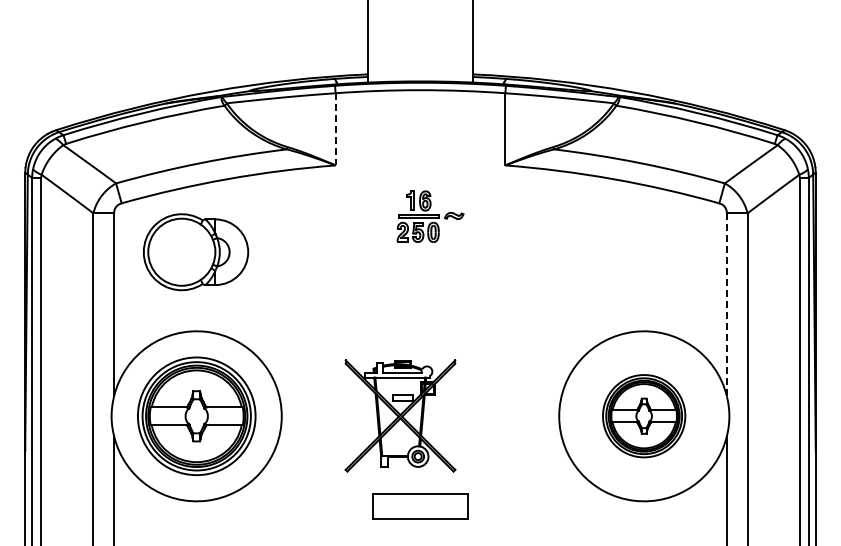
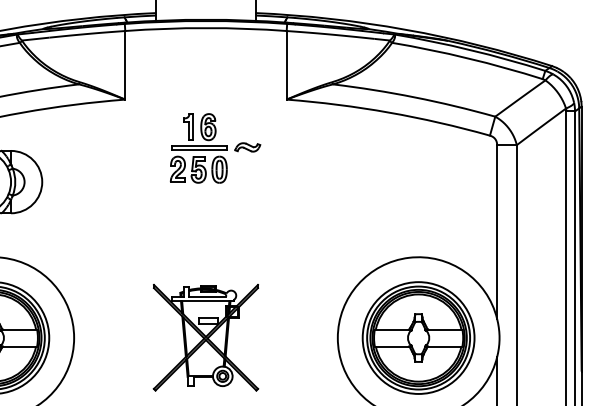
line: (335, 129) -> (125, 65), dashed -> solid
part: (430, 216) -> (215, 148), size x1.43
line: (726, 304) -> (496, 231), dashed -> solid
part: (400, 415) -> (205, 337), moved
part: (643, 415) -> (417, 337), size x1.43

